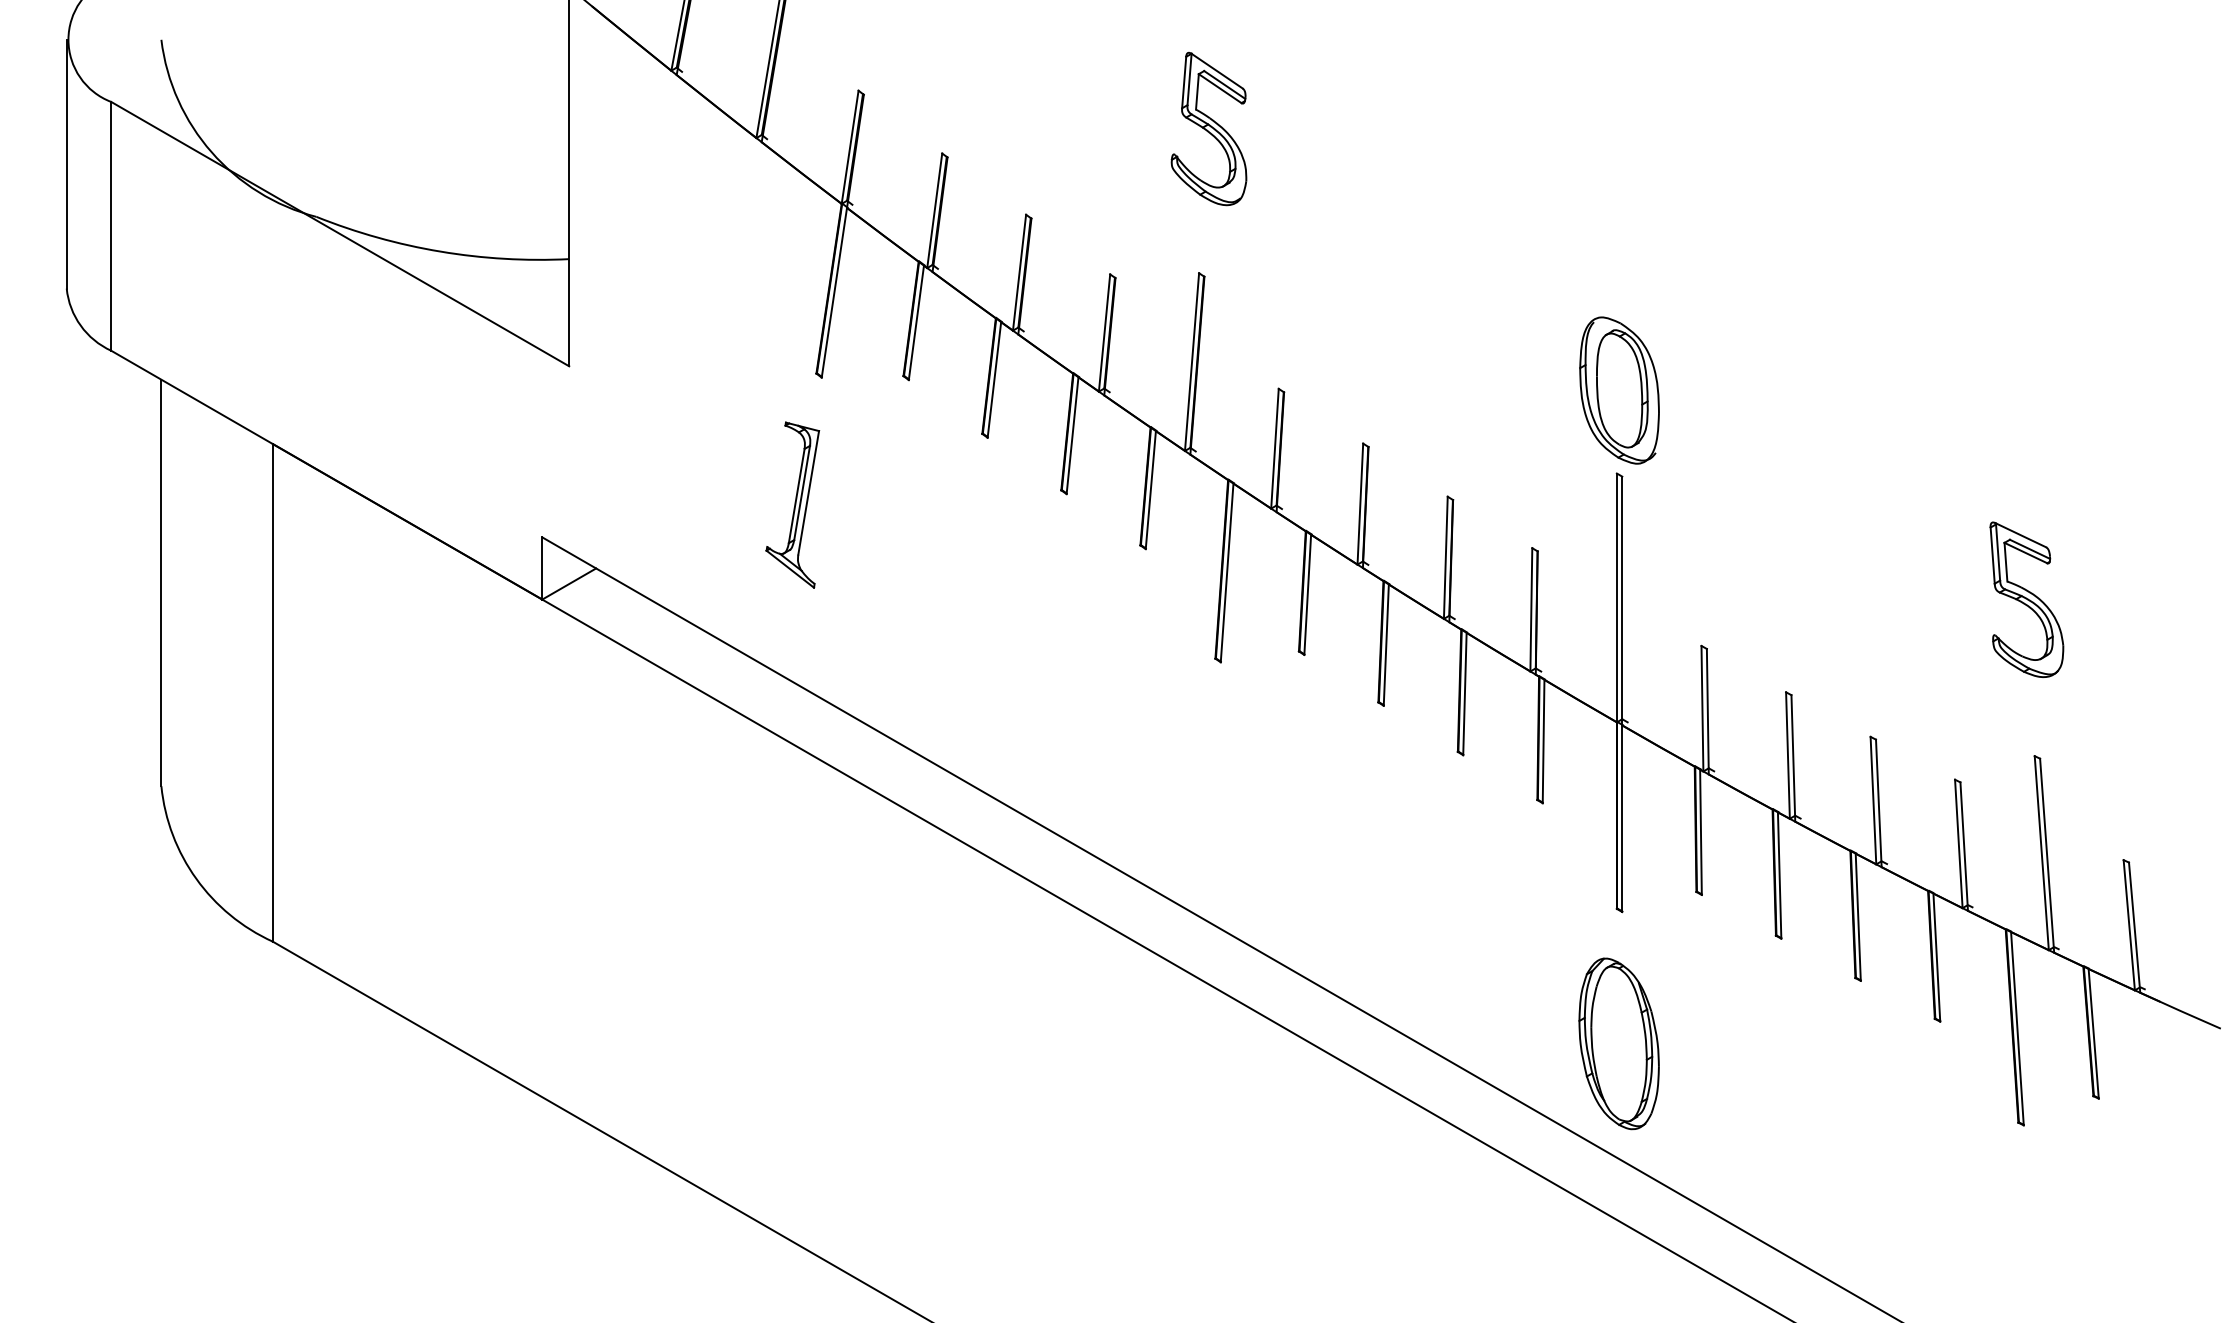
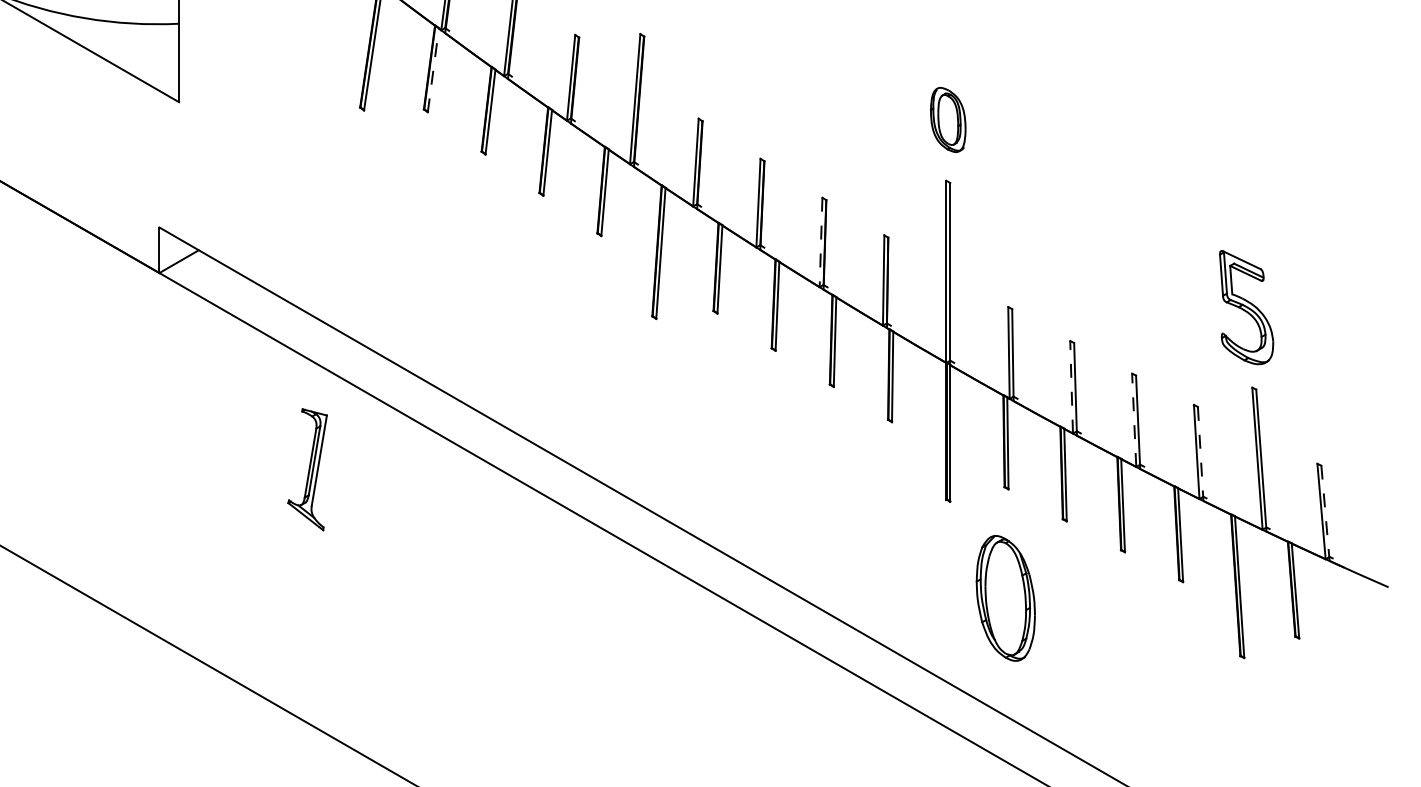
line: (916, 322) -> (433, 70), solid -> dashed
part: (1619, 390) -> (948, 119), size x0.6
part: (792, 504) -> (307, 469), moved
line: (1445, 558) -> (820, 242), solid -> dashed
part: (2026, 599) -> (1246, 307), moved
line: (1787, 755) -> (1071, 387), solid -> dashed
line: (1873, 800) -> (1134, 420), solid -> dashed
line: (1964, 847) -> (1200, 454), solid -> dashed
line: (2134, 928) -> (1325, 513), solid -> dashed
part: (1618, 1043) -> (1005, 598), moved

